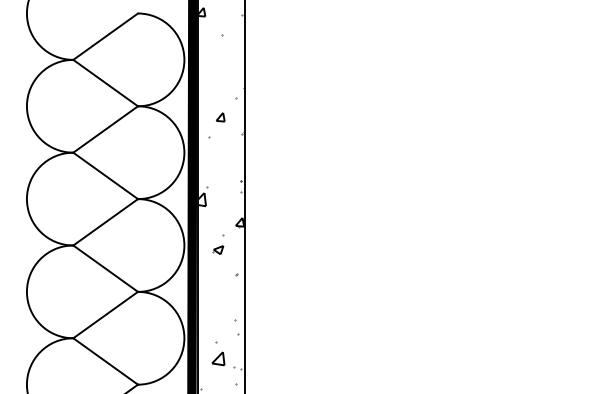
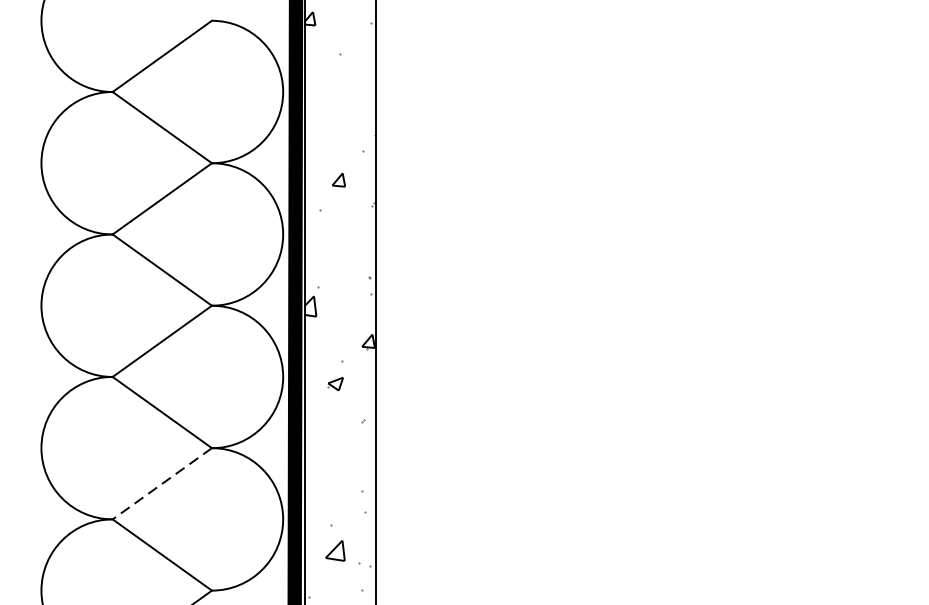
line: (105, 315) -> (162, 484), solid -> dashed

